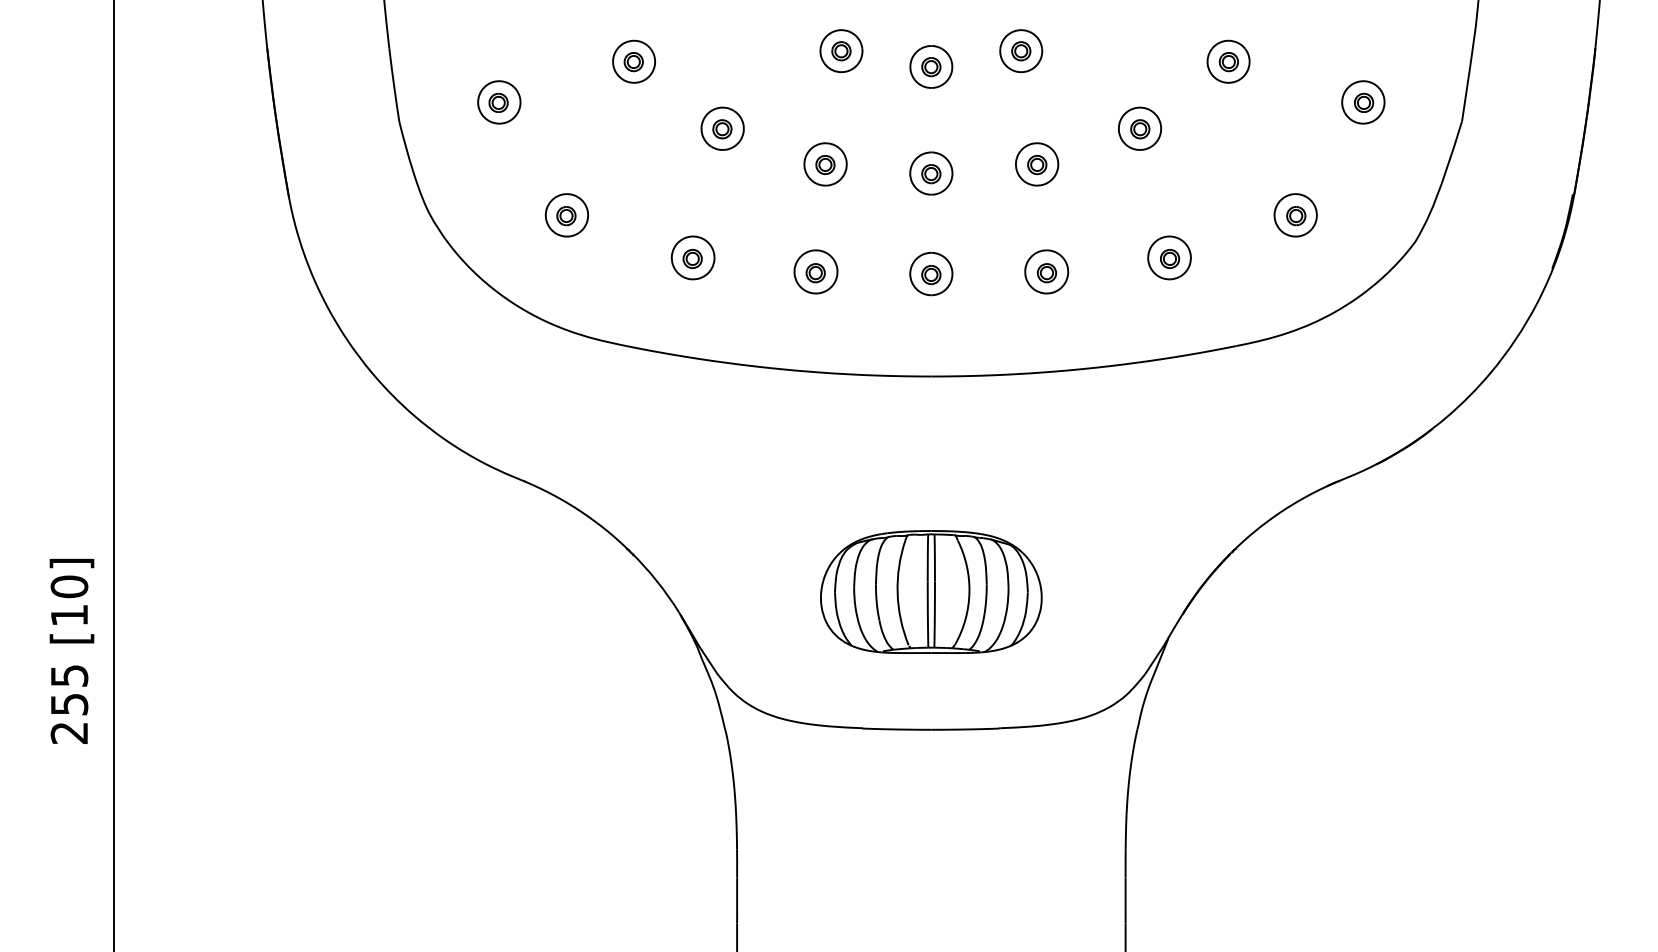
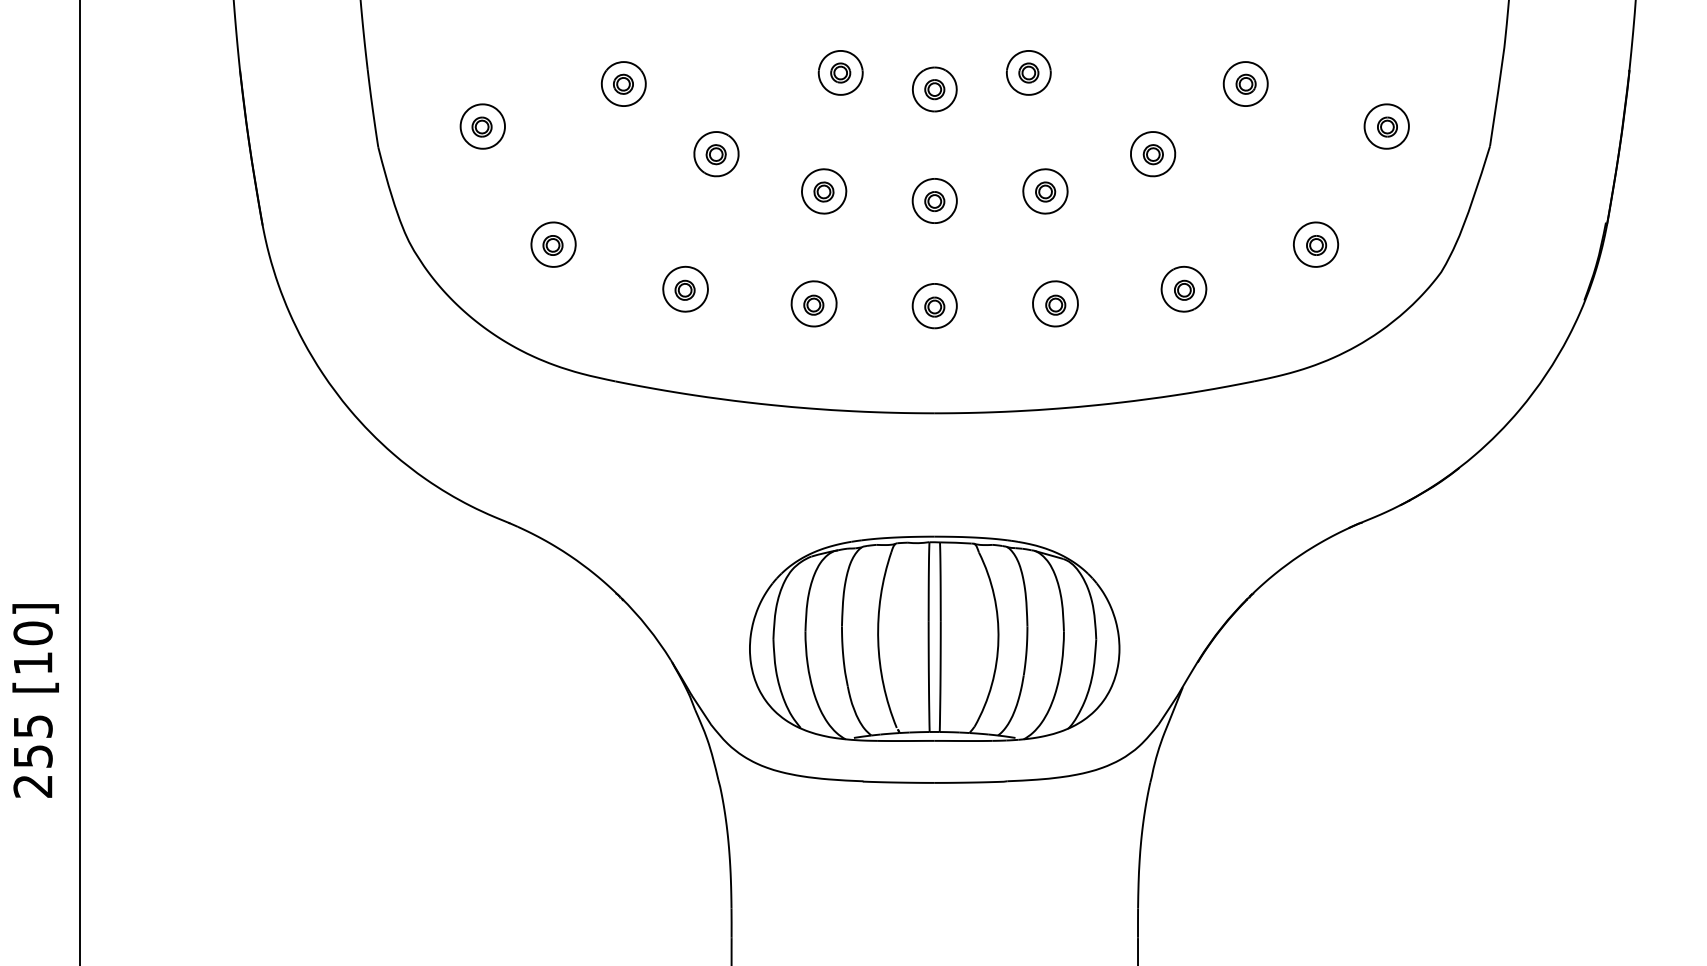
part: (931, 591) -> (934, 638), size x1.6

